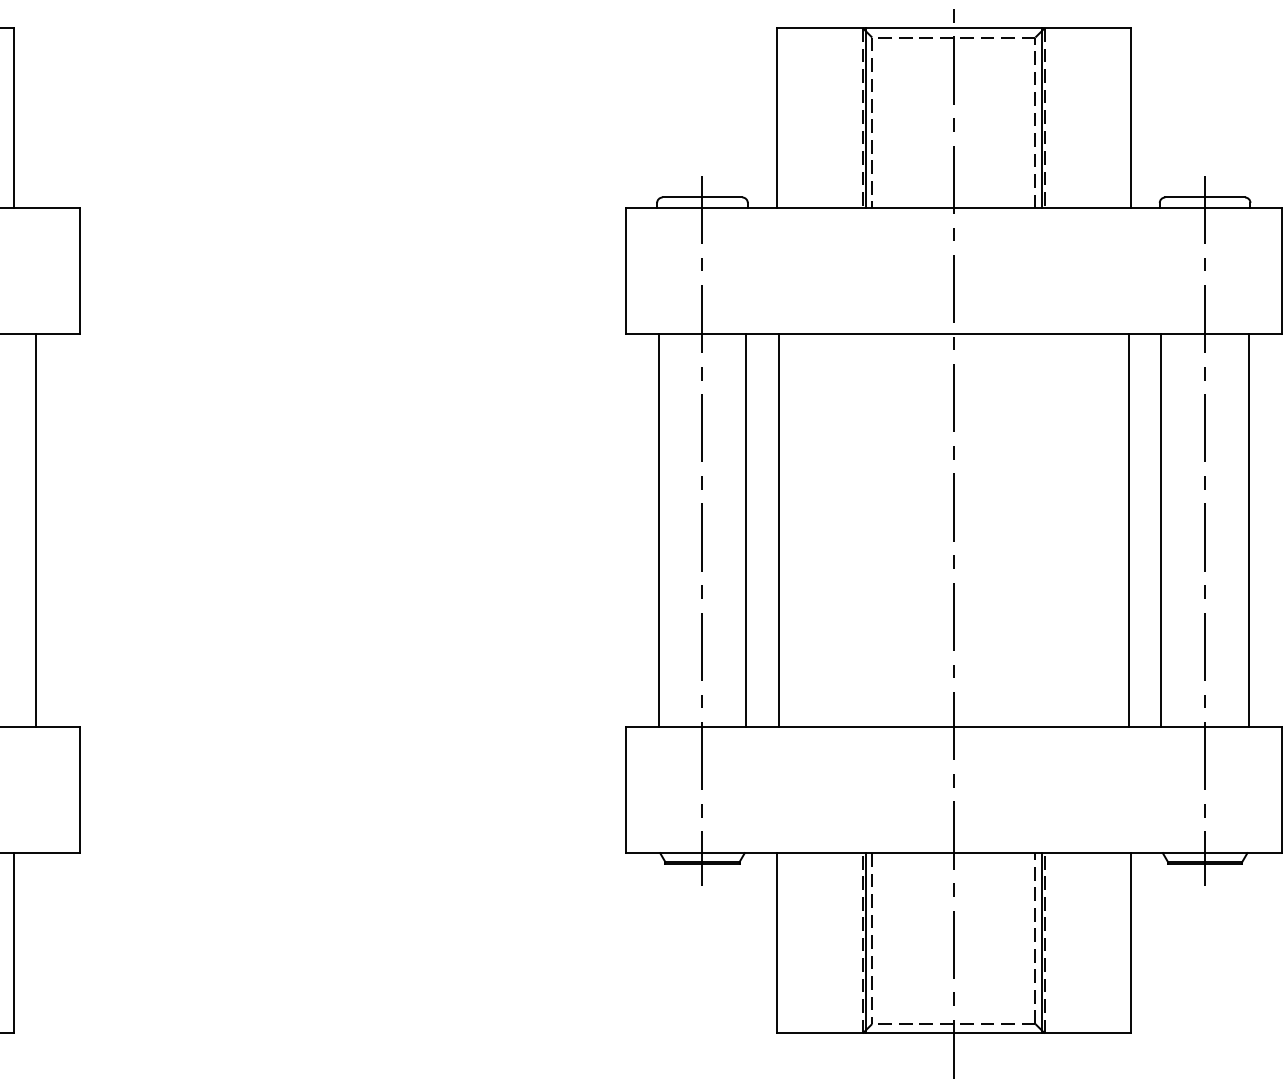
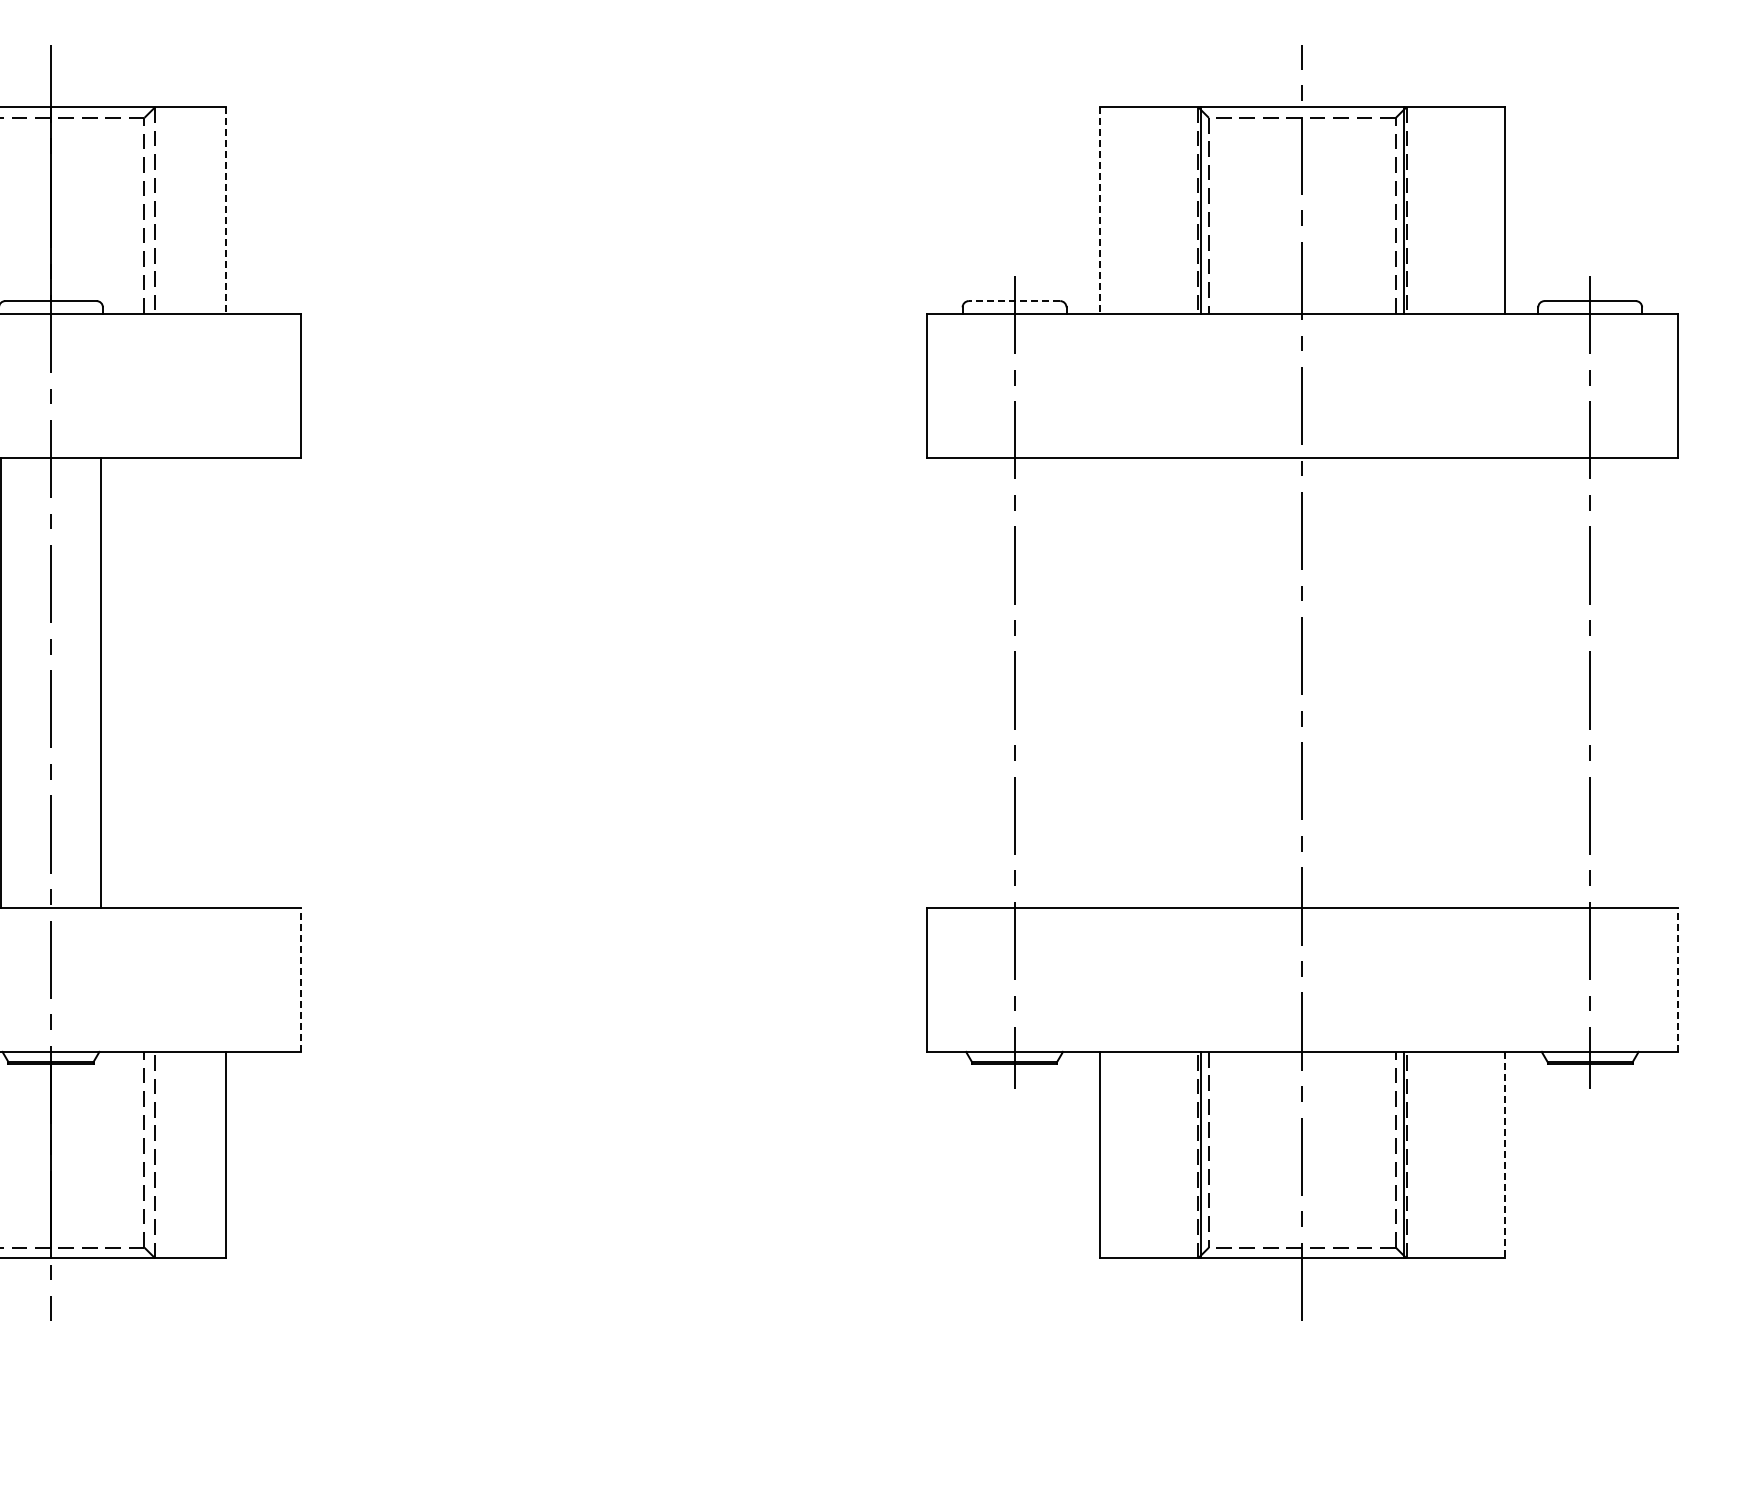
line: (14, 118) -> (226, 210), solid -> dashed
line: (777, 118) -> (1100, 210), solid -> dashed
line: (702, 197) -> (1014, 301), solid -> dashed
line: (36, 530) -> (251, 682), removed
line: (658, 530) -> (964, 682), removed
line: (746, 530) -> (1064, 682), removed
line: (779, 530) -> (1102, 682), removed
line: (1128, 530) -> (1502, 682), removed
line: (1161, 530) -> (1540, 682), removed
line: (1249, 530) -> (1640, 682), removed
line: (79, 789) -> (301, 979), solid -> dashed
line: (1281, 789) -> (1677, 979), solid -> dashed
line: (1130, 943) -> (1504, 1155), solid -> dashed

